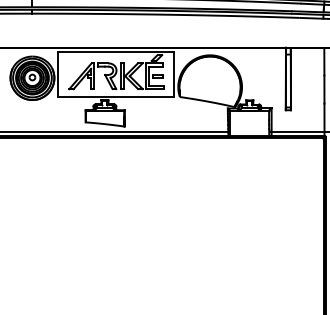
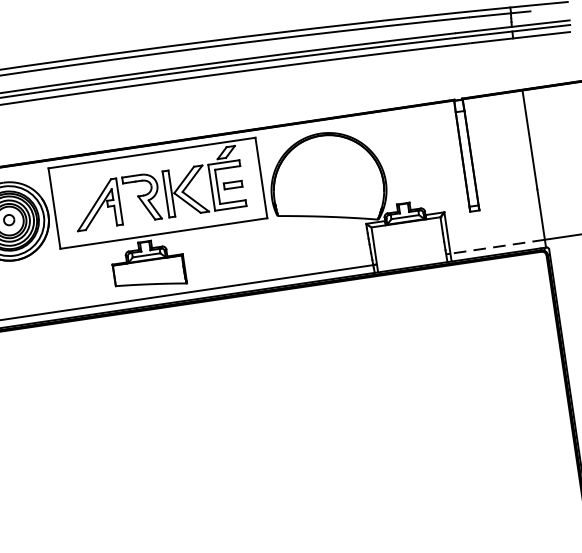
line: (297, 131) -> (496, 246), solid -> dashed

